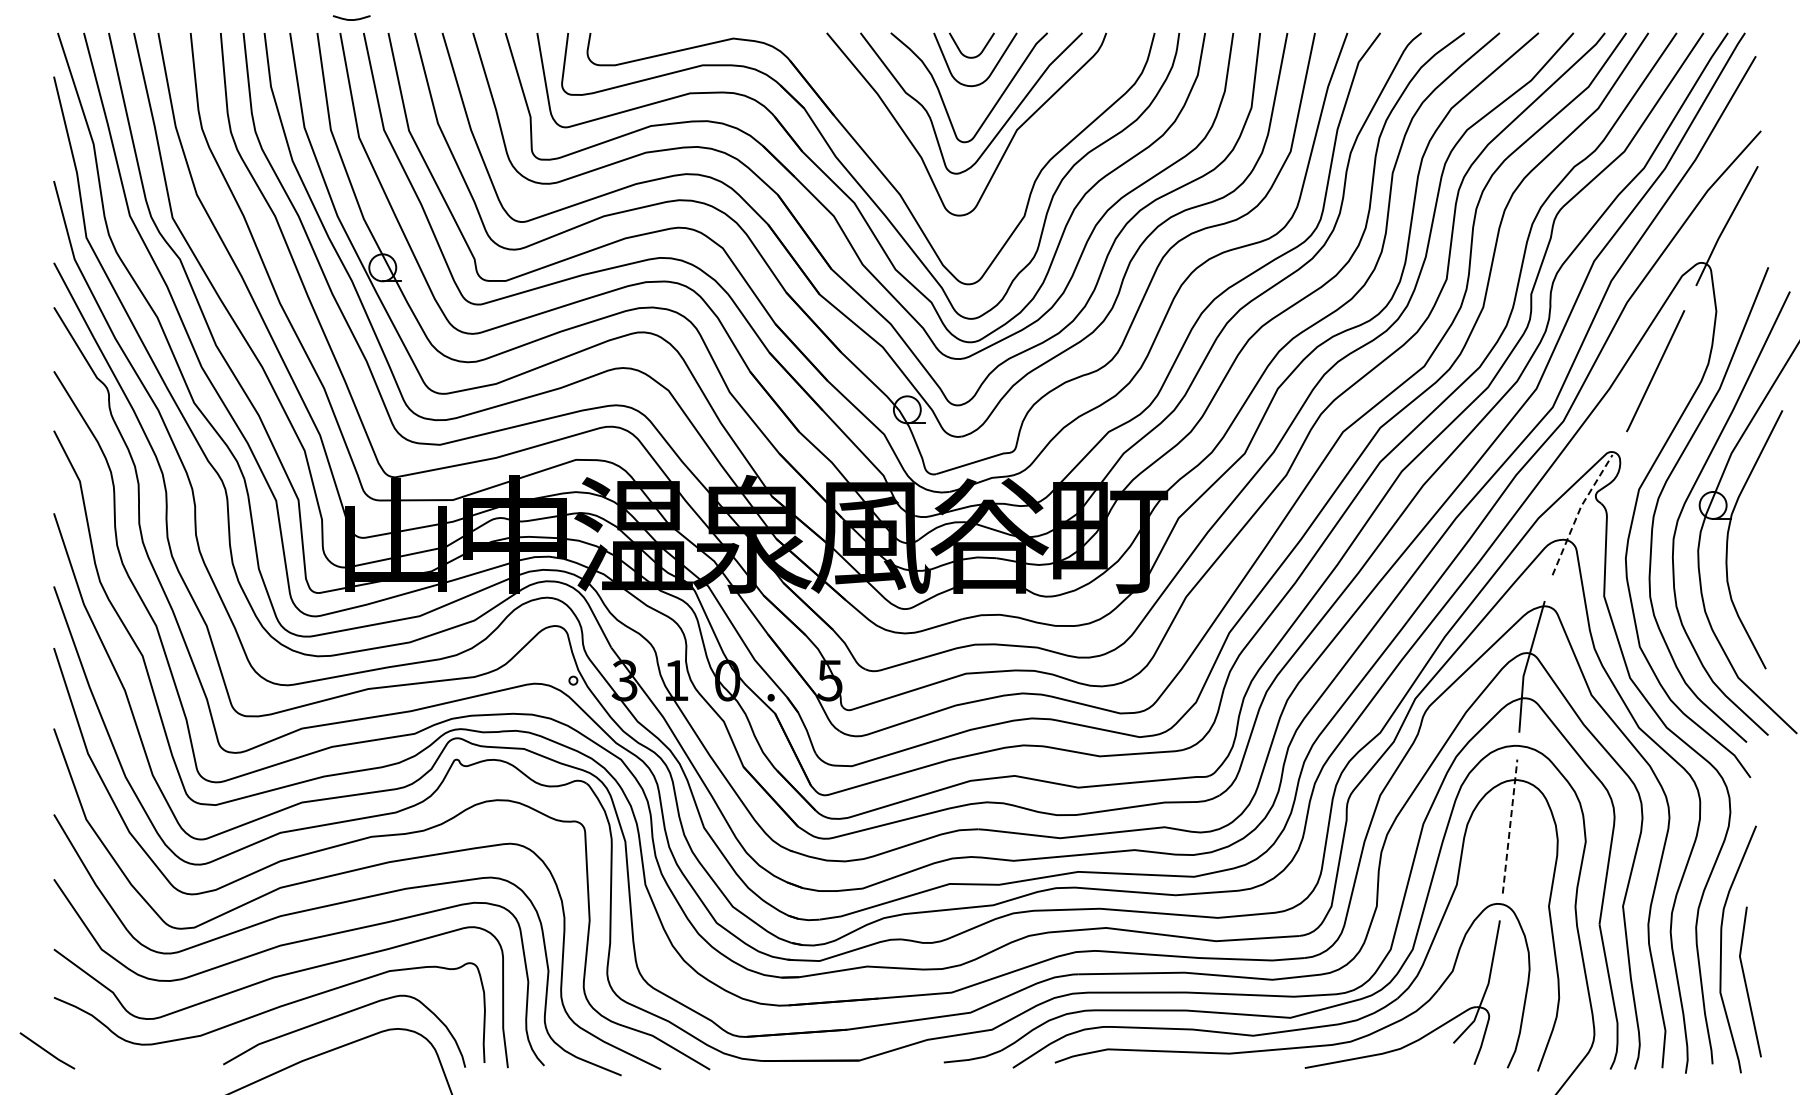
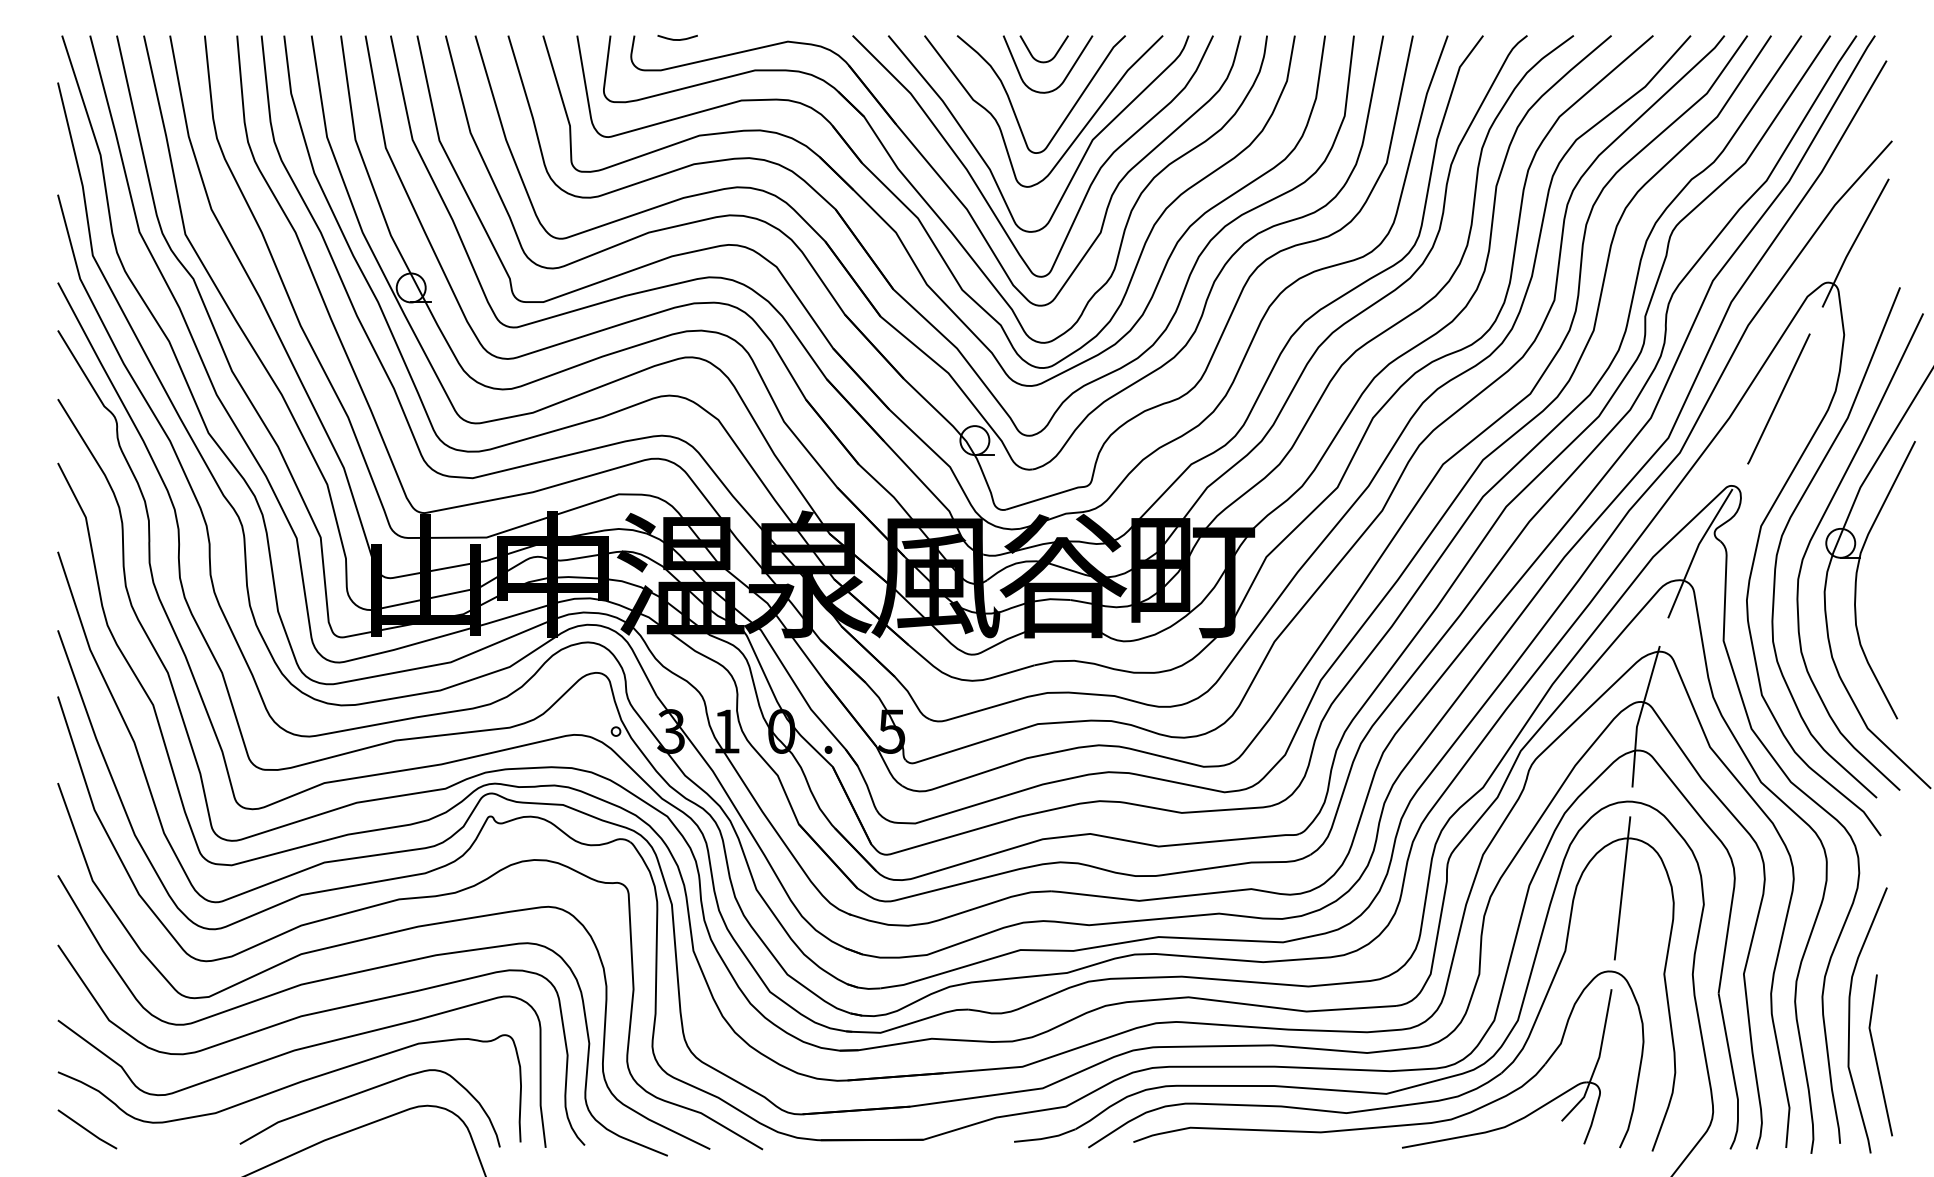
curve: (351, 19) -> (677, 39), moved
curve: (913, 177) -> (981, 190), added
line: (1578, 511) -> (1696, 549), dashed -> solid
line: (1510, 825) -> (1622, 887), dashed -> solid
line: (47, 1050) -> (87, 1128), moved

